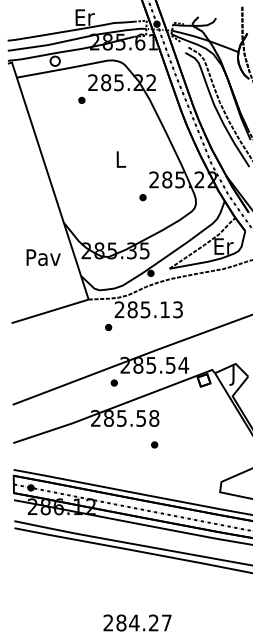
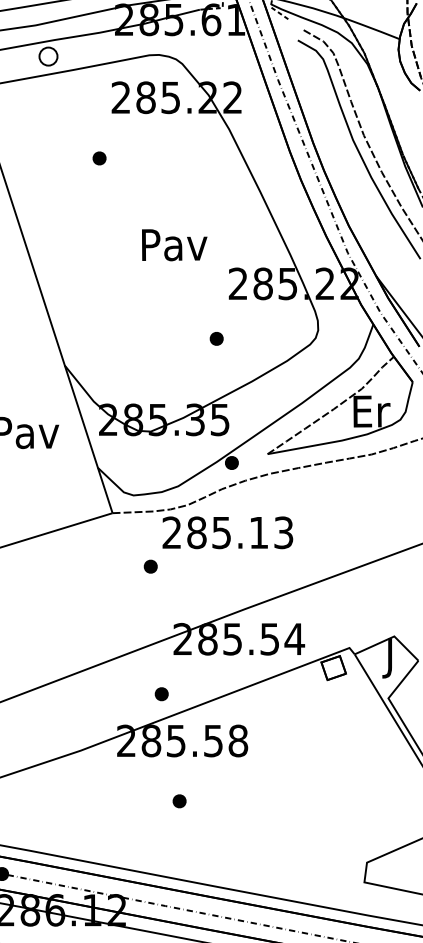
part: (81, 99) -> (98, 156), moved
text: (121, 159) -> (175, 244), L -> Pav
part: (142, 197) -> (215, 338), moved
part: (113, 382) -> (160, 693), moved
part: (154, 444) -> (179, 800), moved

